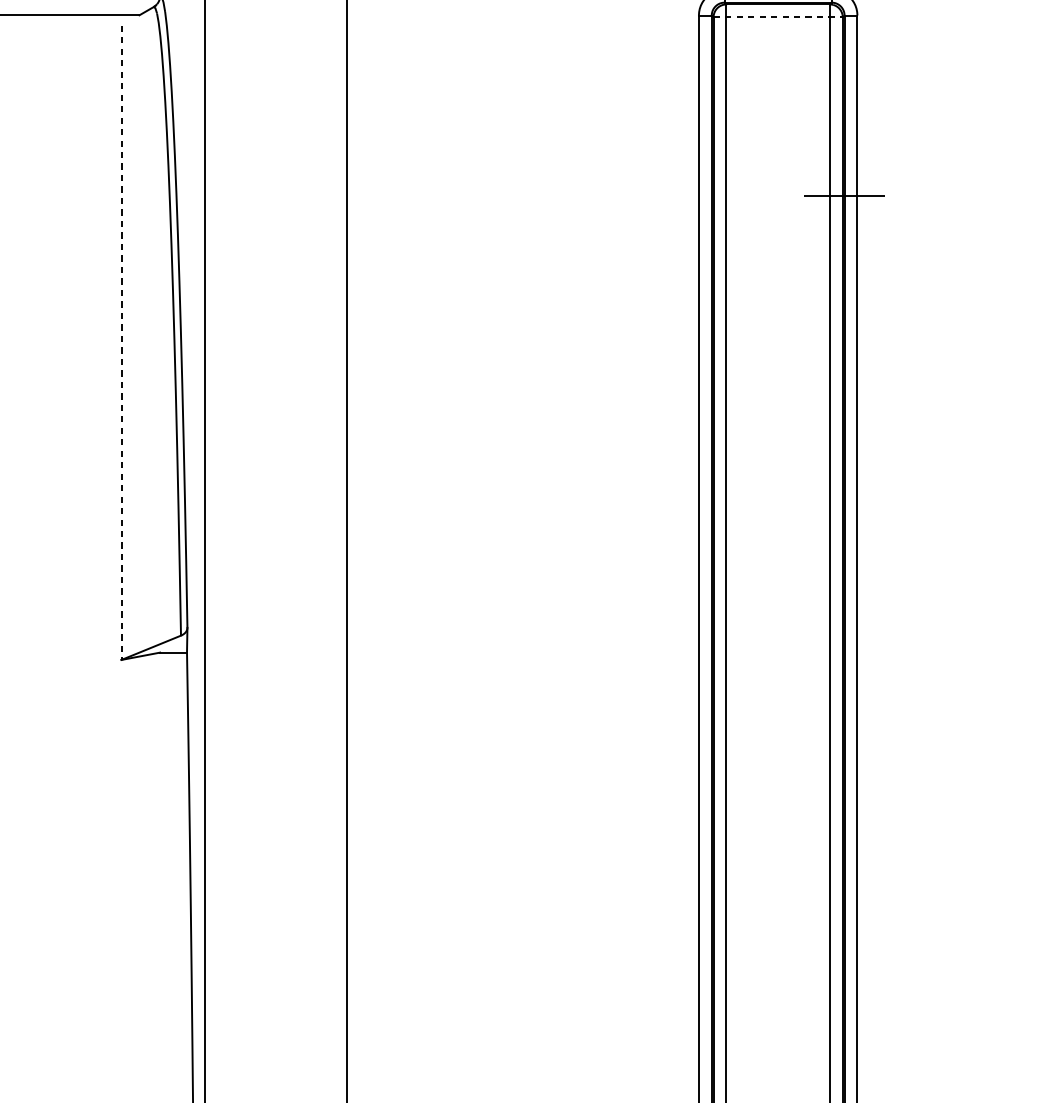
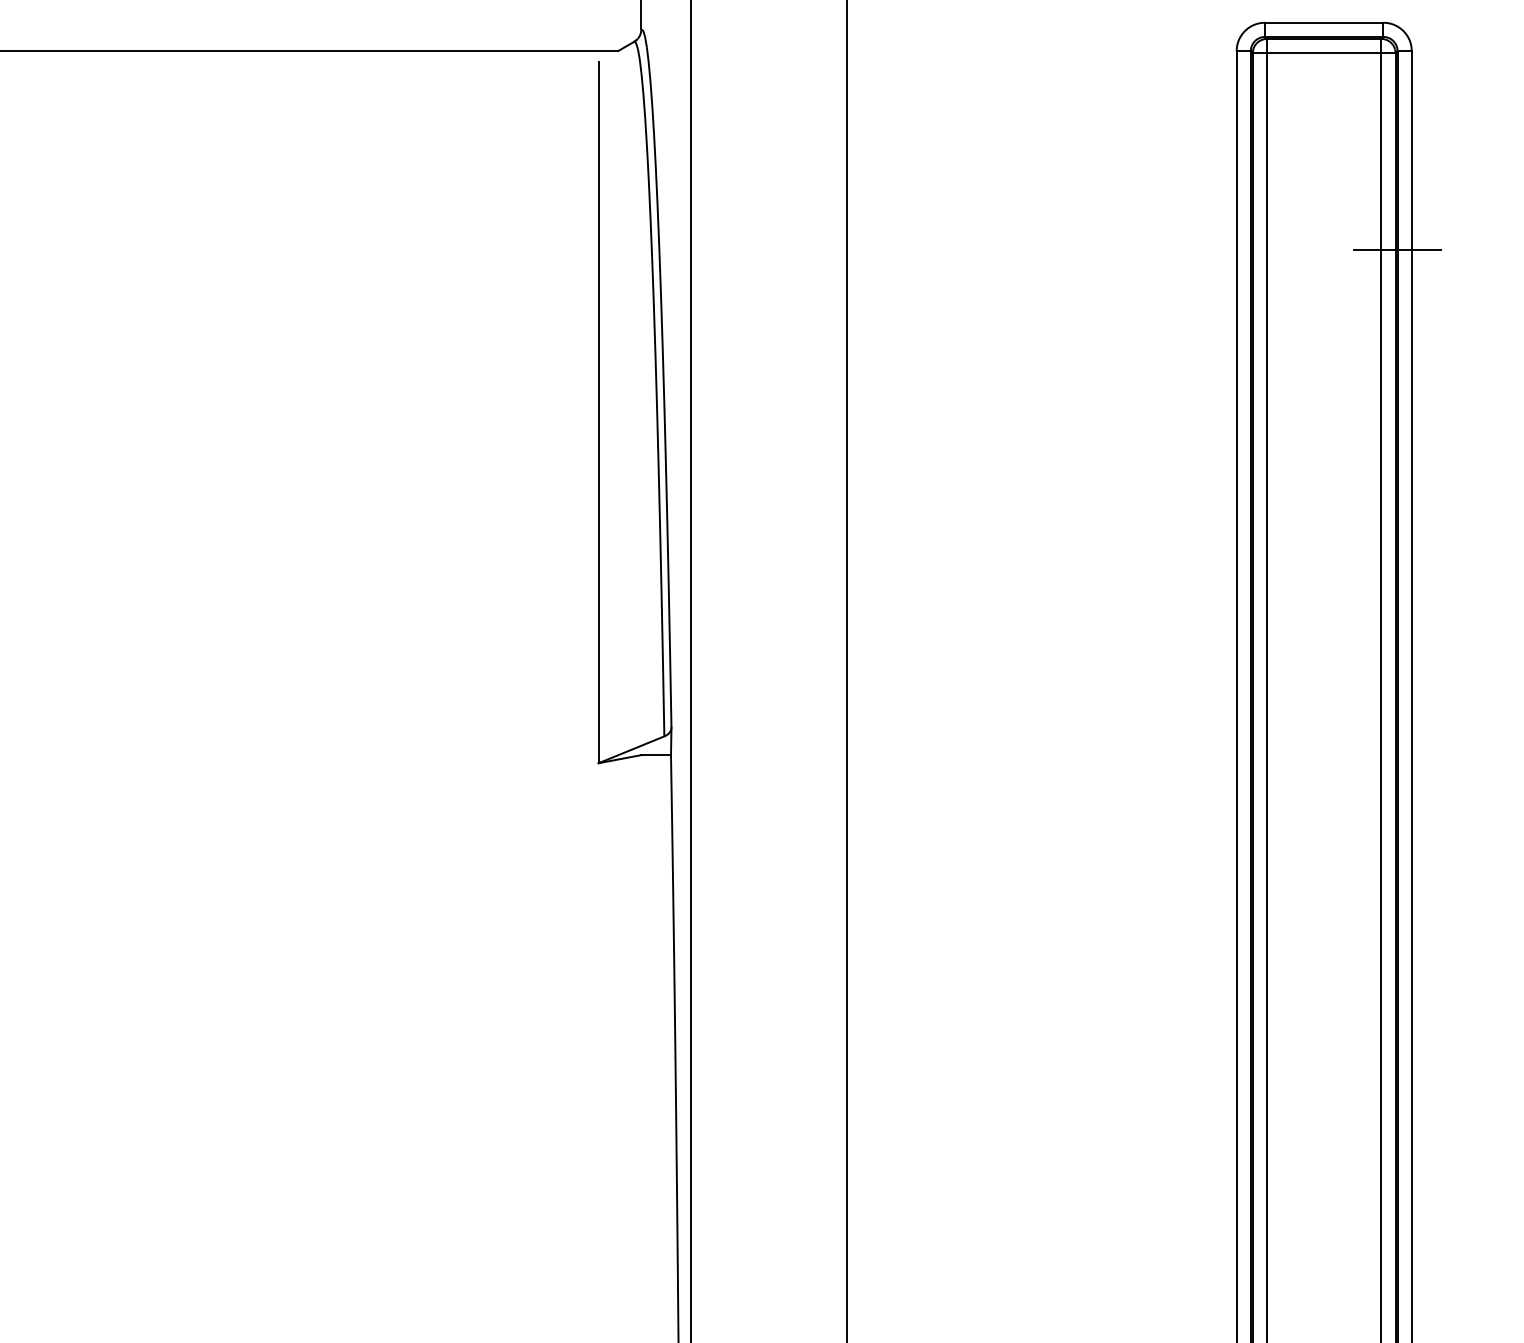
line: (778, 17) -> (1324, 53), dashed -> solid
line: (121, 343) -> (598, 413), dashed -> solid

